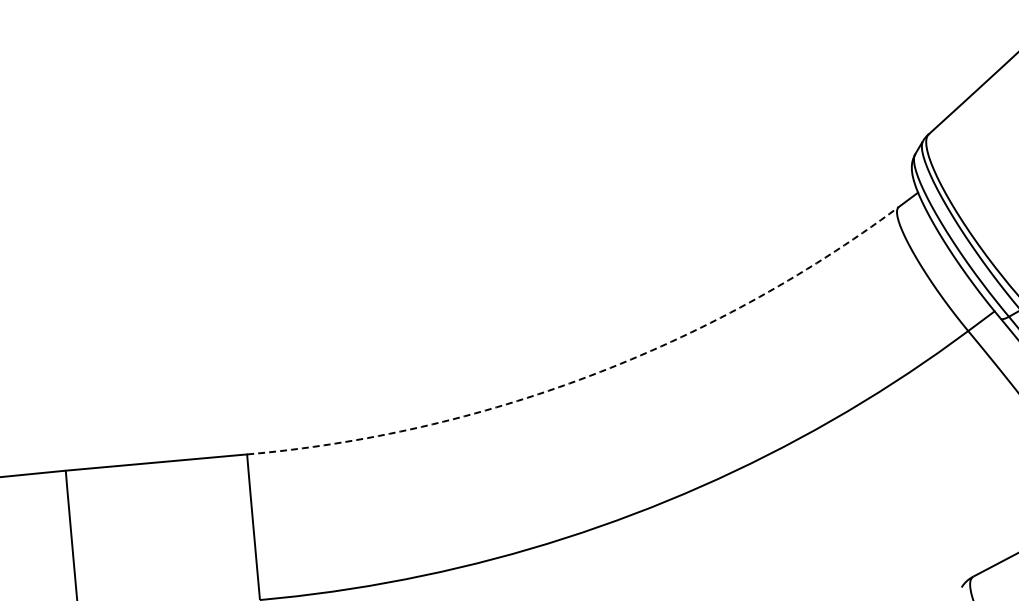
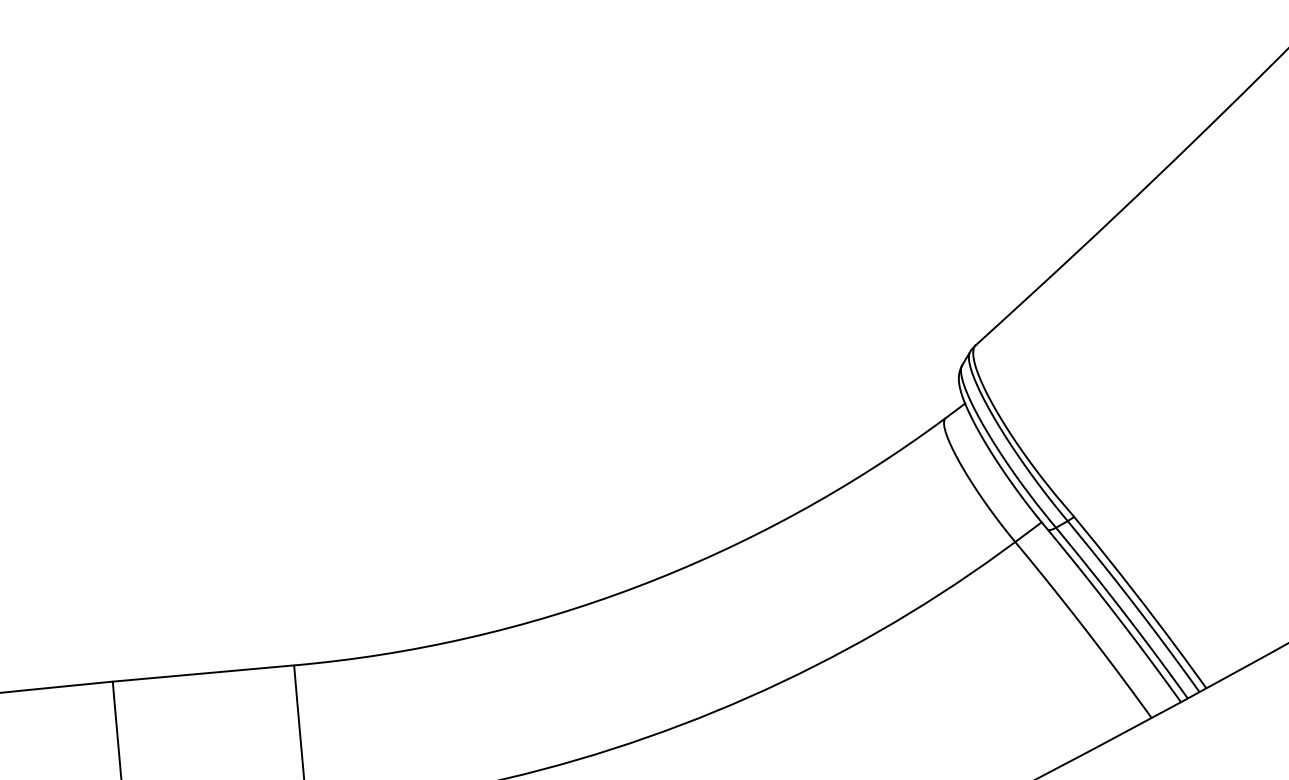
arc: (590, 375) -> (637, 586), dashed -> solid

